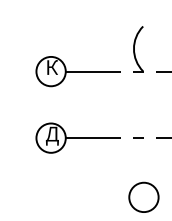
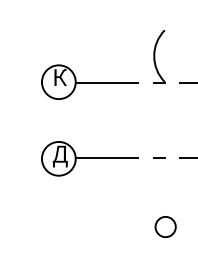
circle: (143, 197) -> (165, 227), size x0.6

